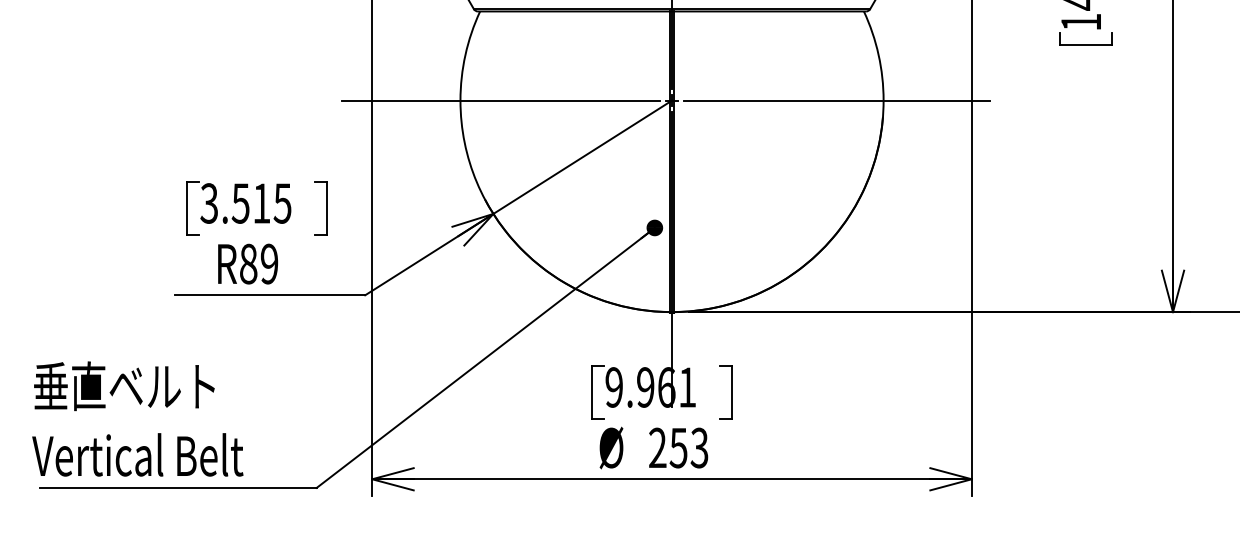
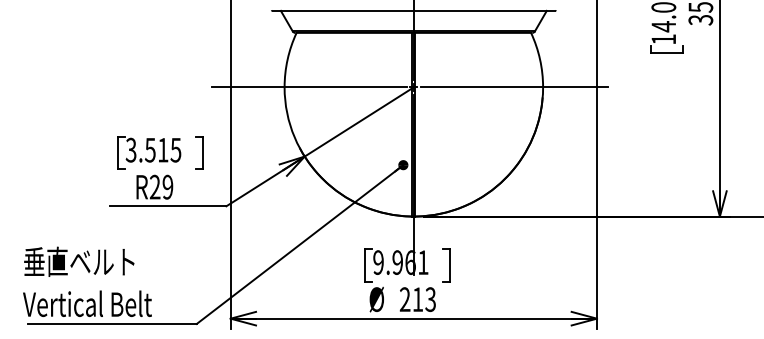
text: (247, 262) -> (154, 186), R89 -> R29
text: (678, 447) -> (417, 299), 253 -> 213

